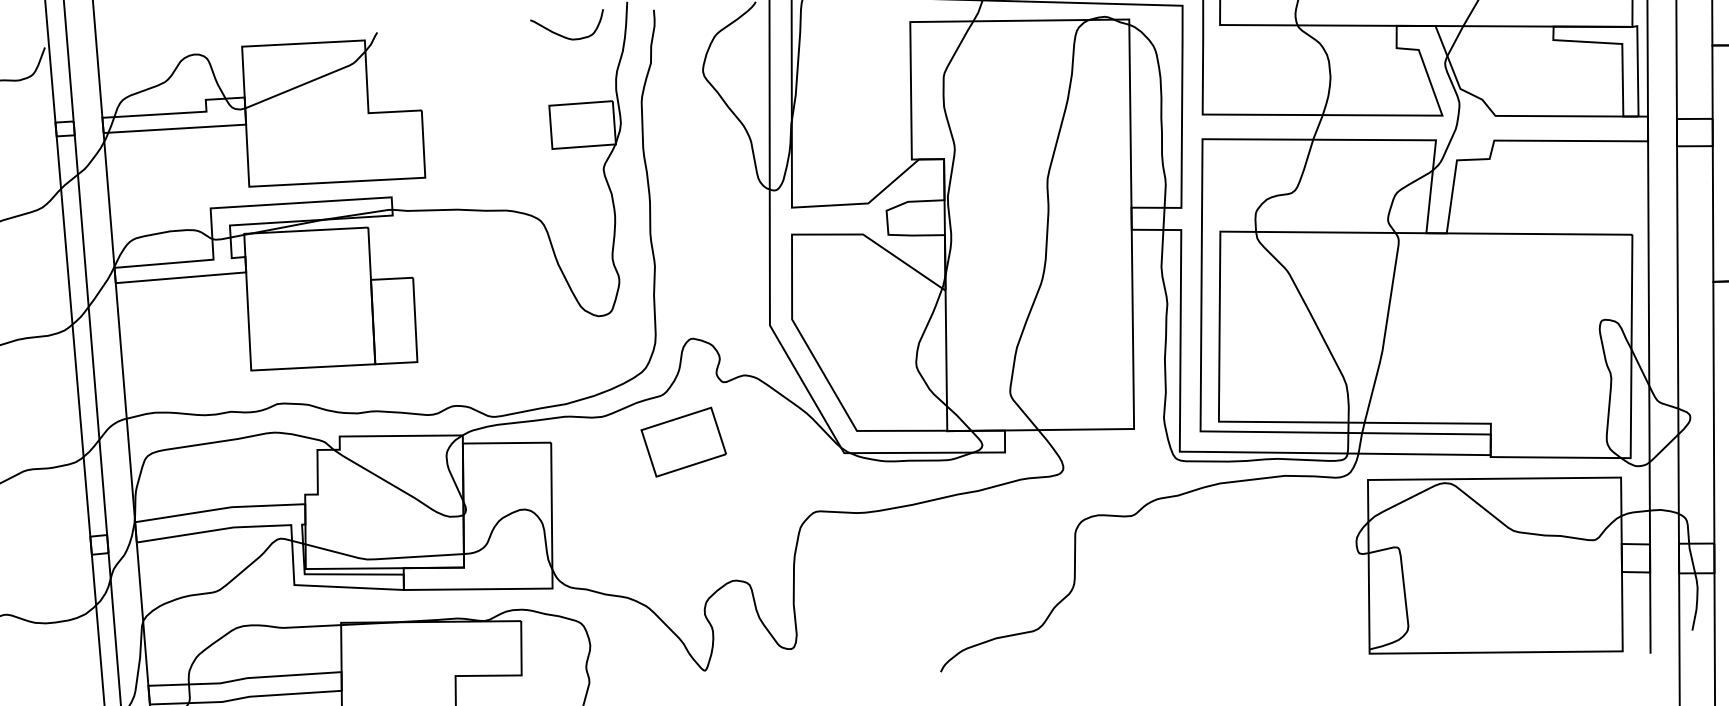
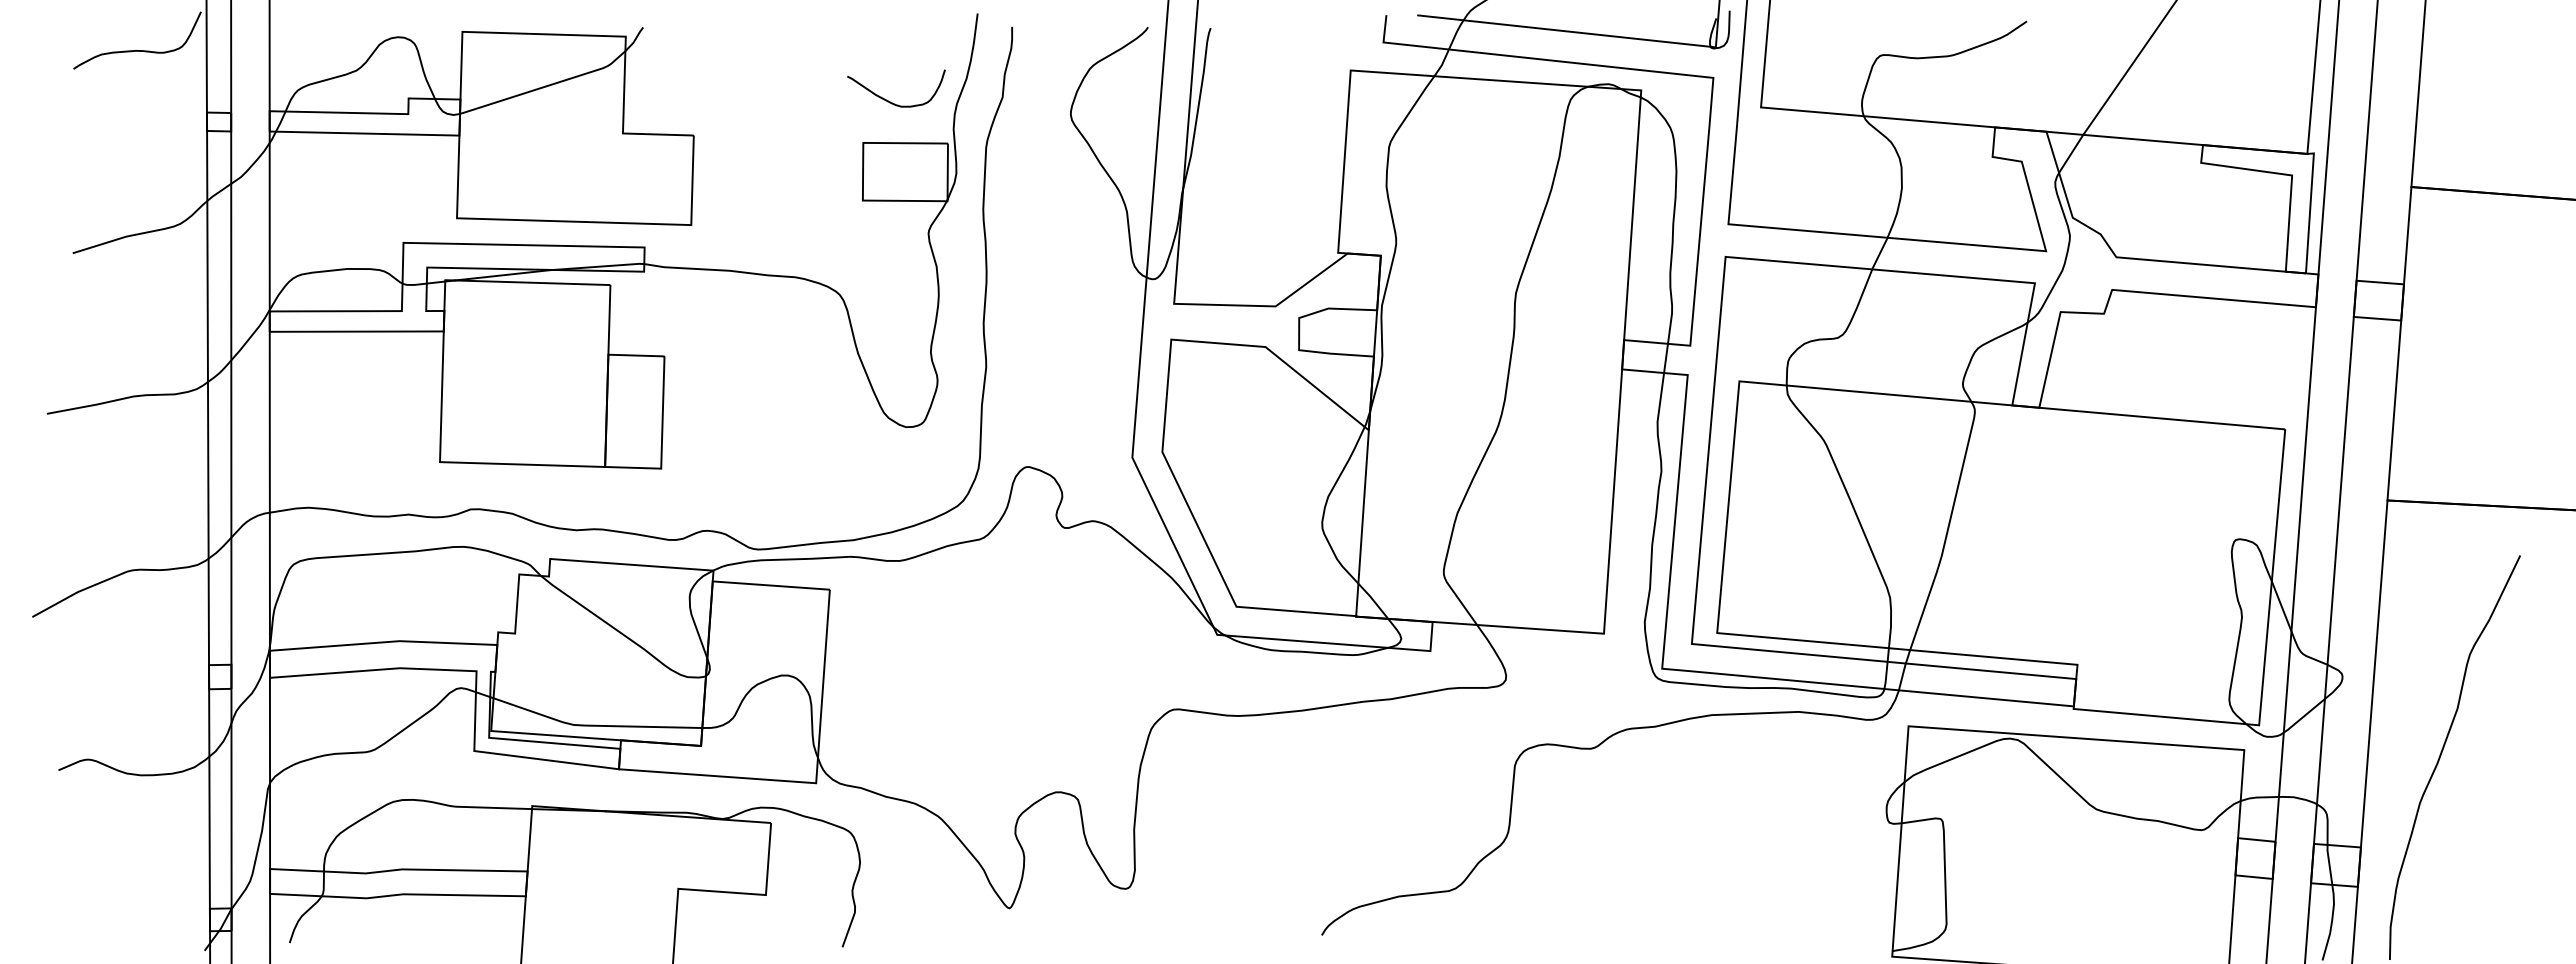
curve: (564, 36) -> (890, 101), moved
part: (683, 441) -> (1005, 602), removed

